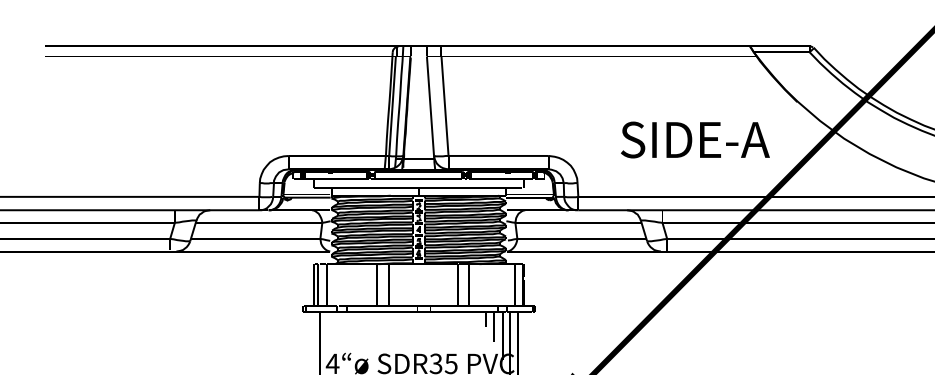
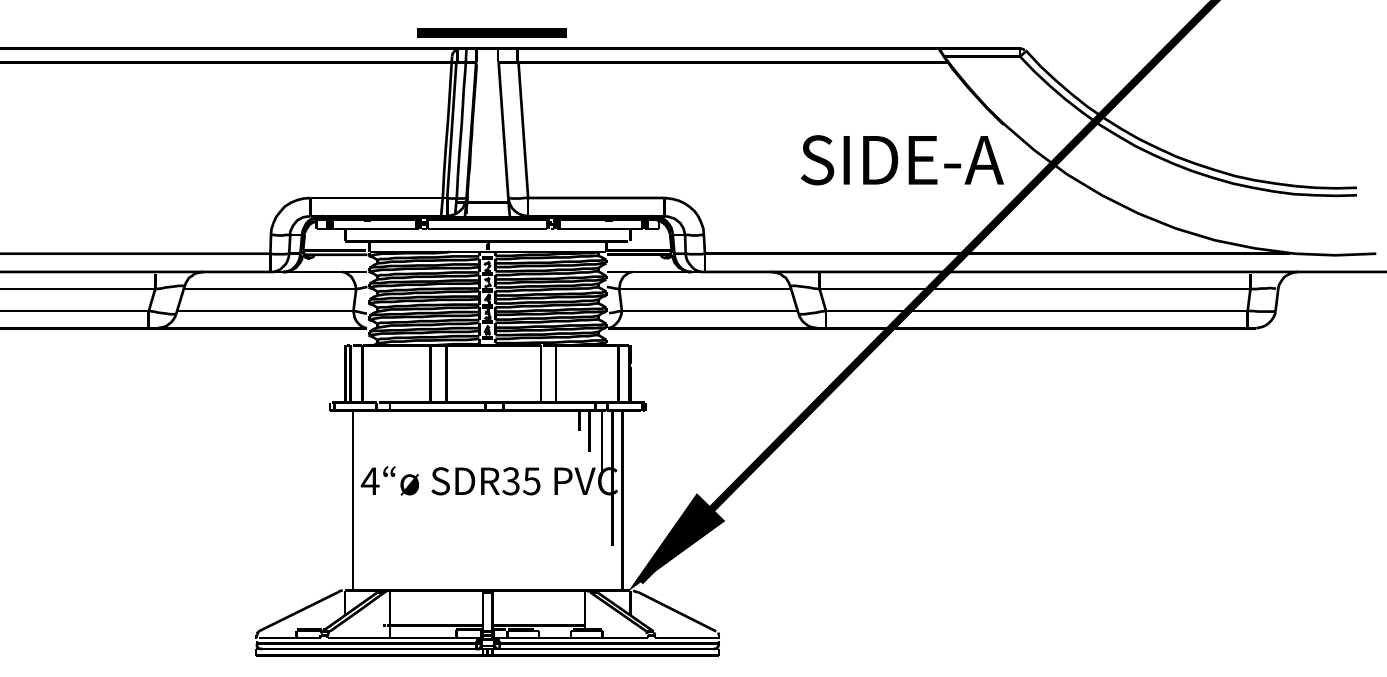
line: (421, 34) -> (491, 32), added
text: (695, 140) -> (902, 160), moved

